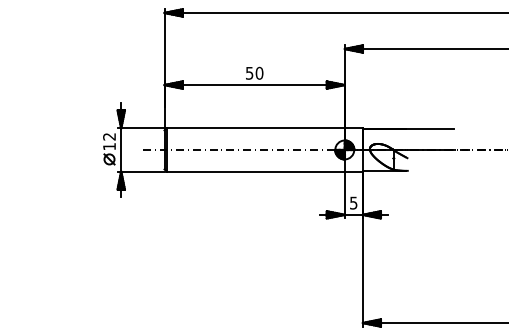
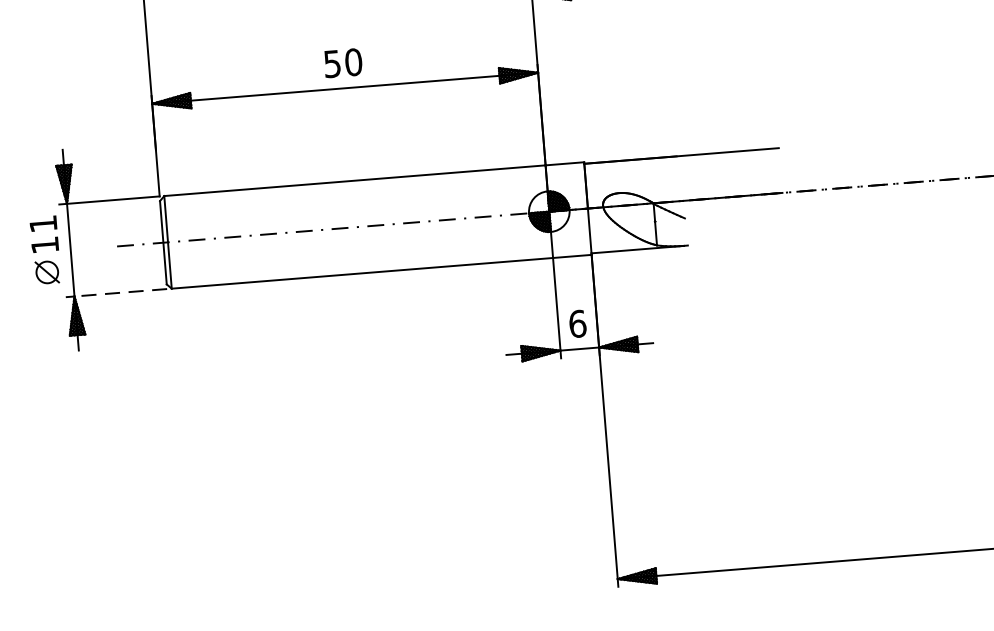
text: (109, 136) -> (43, 223), 12 -> 11
line: (142, 171) -> (119, 292), solid -> dashed
text: (353, 202) -> (577, 322), 5 -> 6

